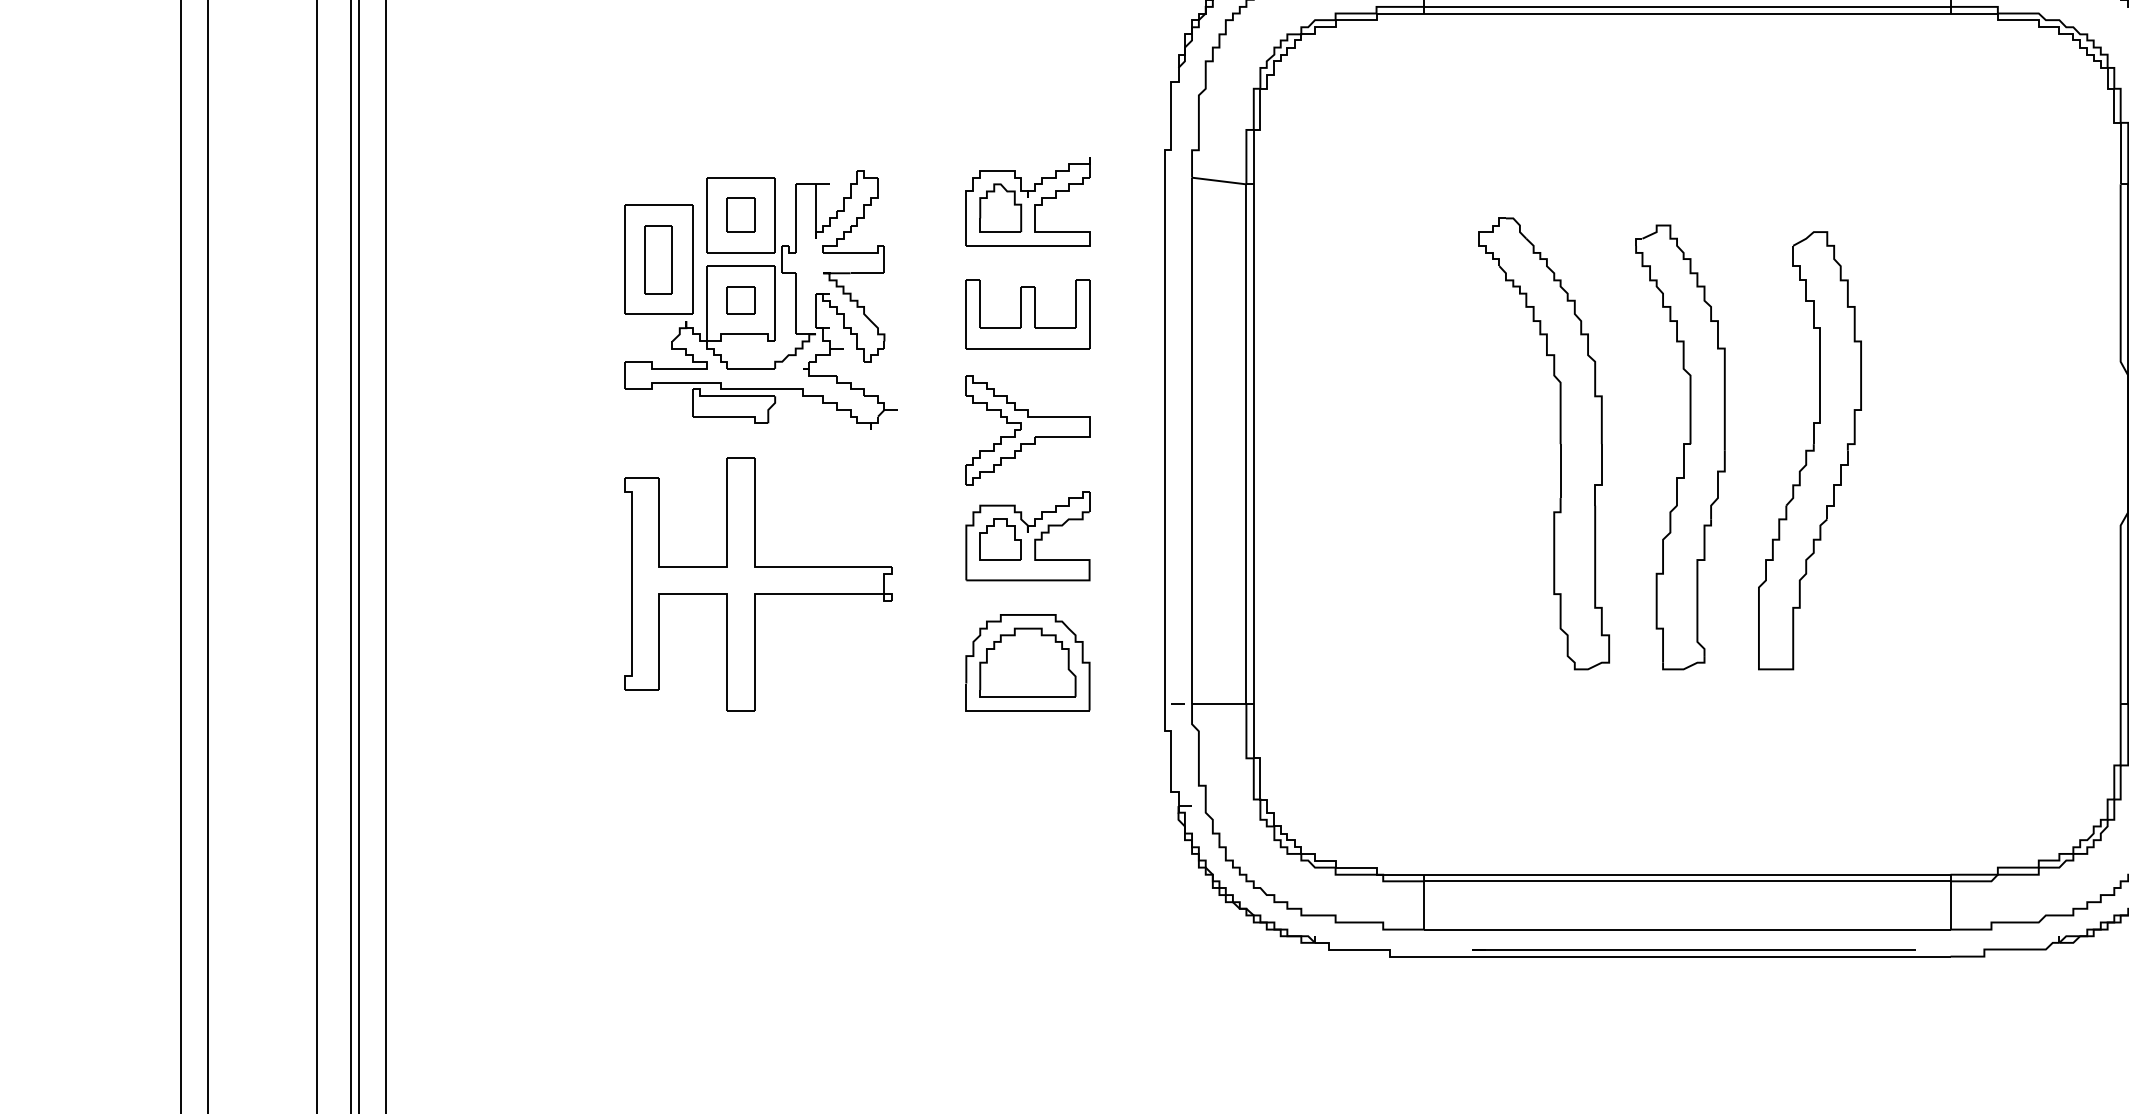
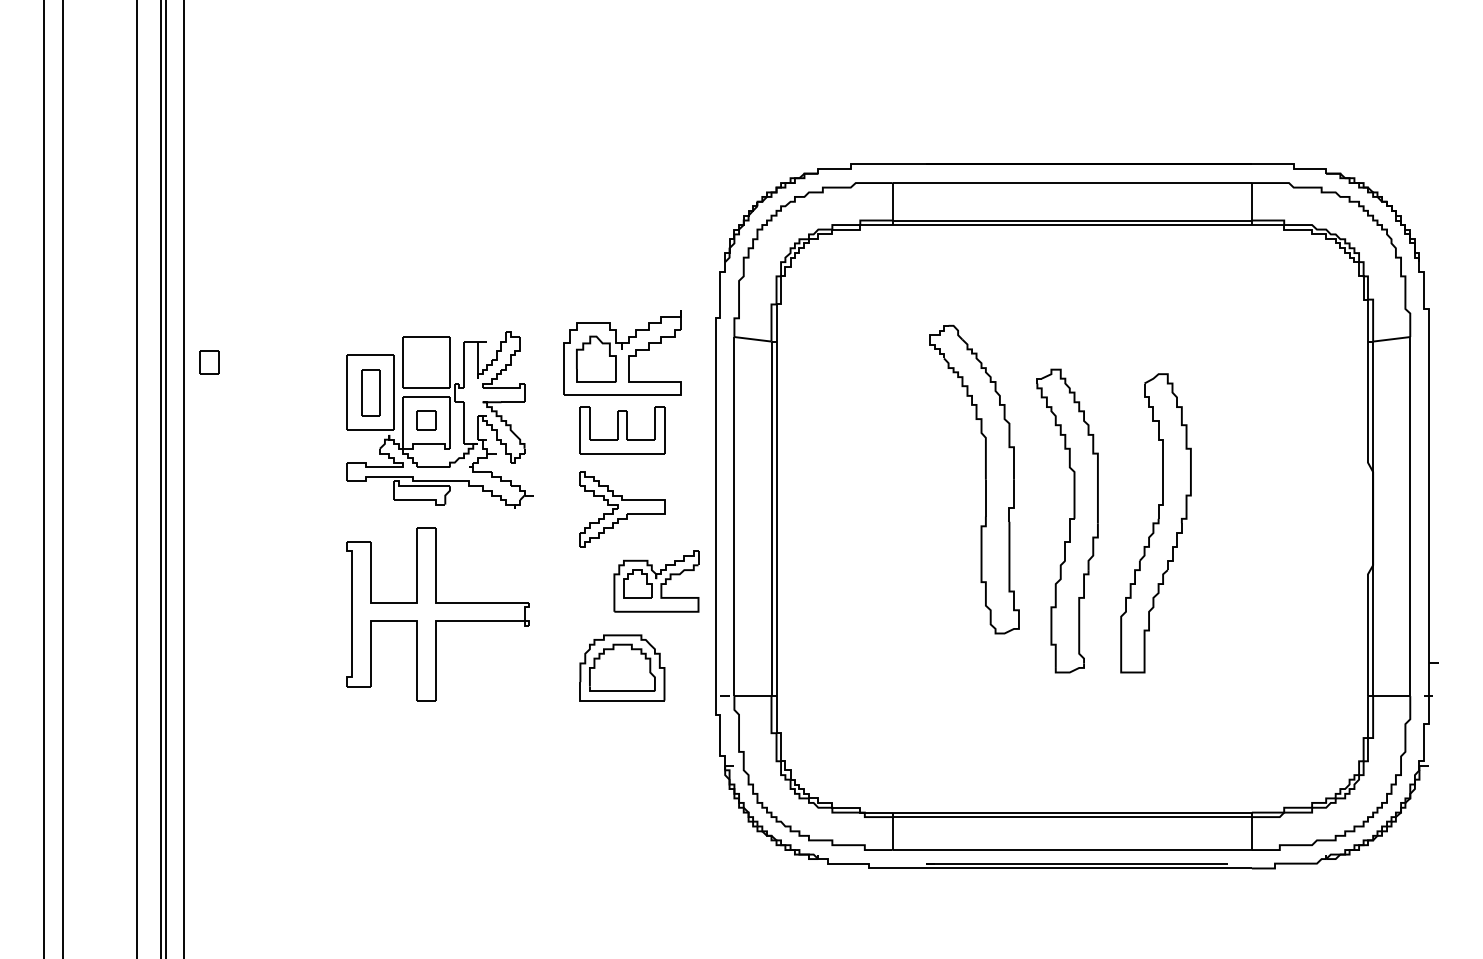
part: (1028, 201) -> (622, 353), size x1.4
part: (740, 215) -> (209, 362), moved
part: (1560, 443) -> (985, 479), moved
part: (1028, 535) -> (656, 581), moved

